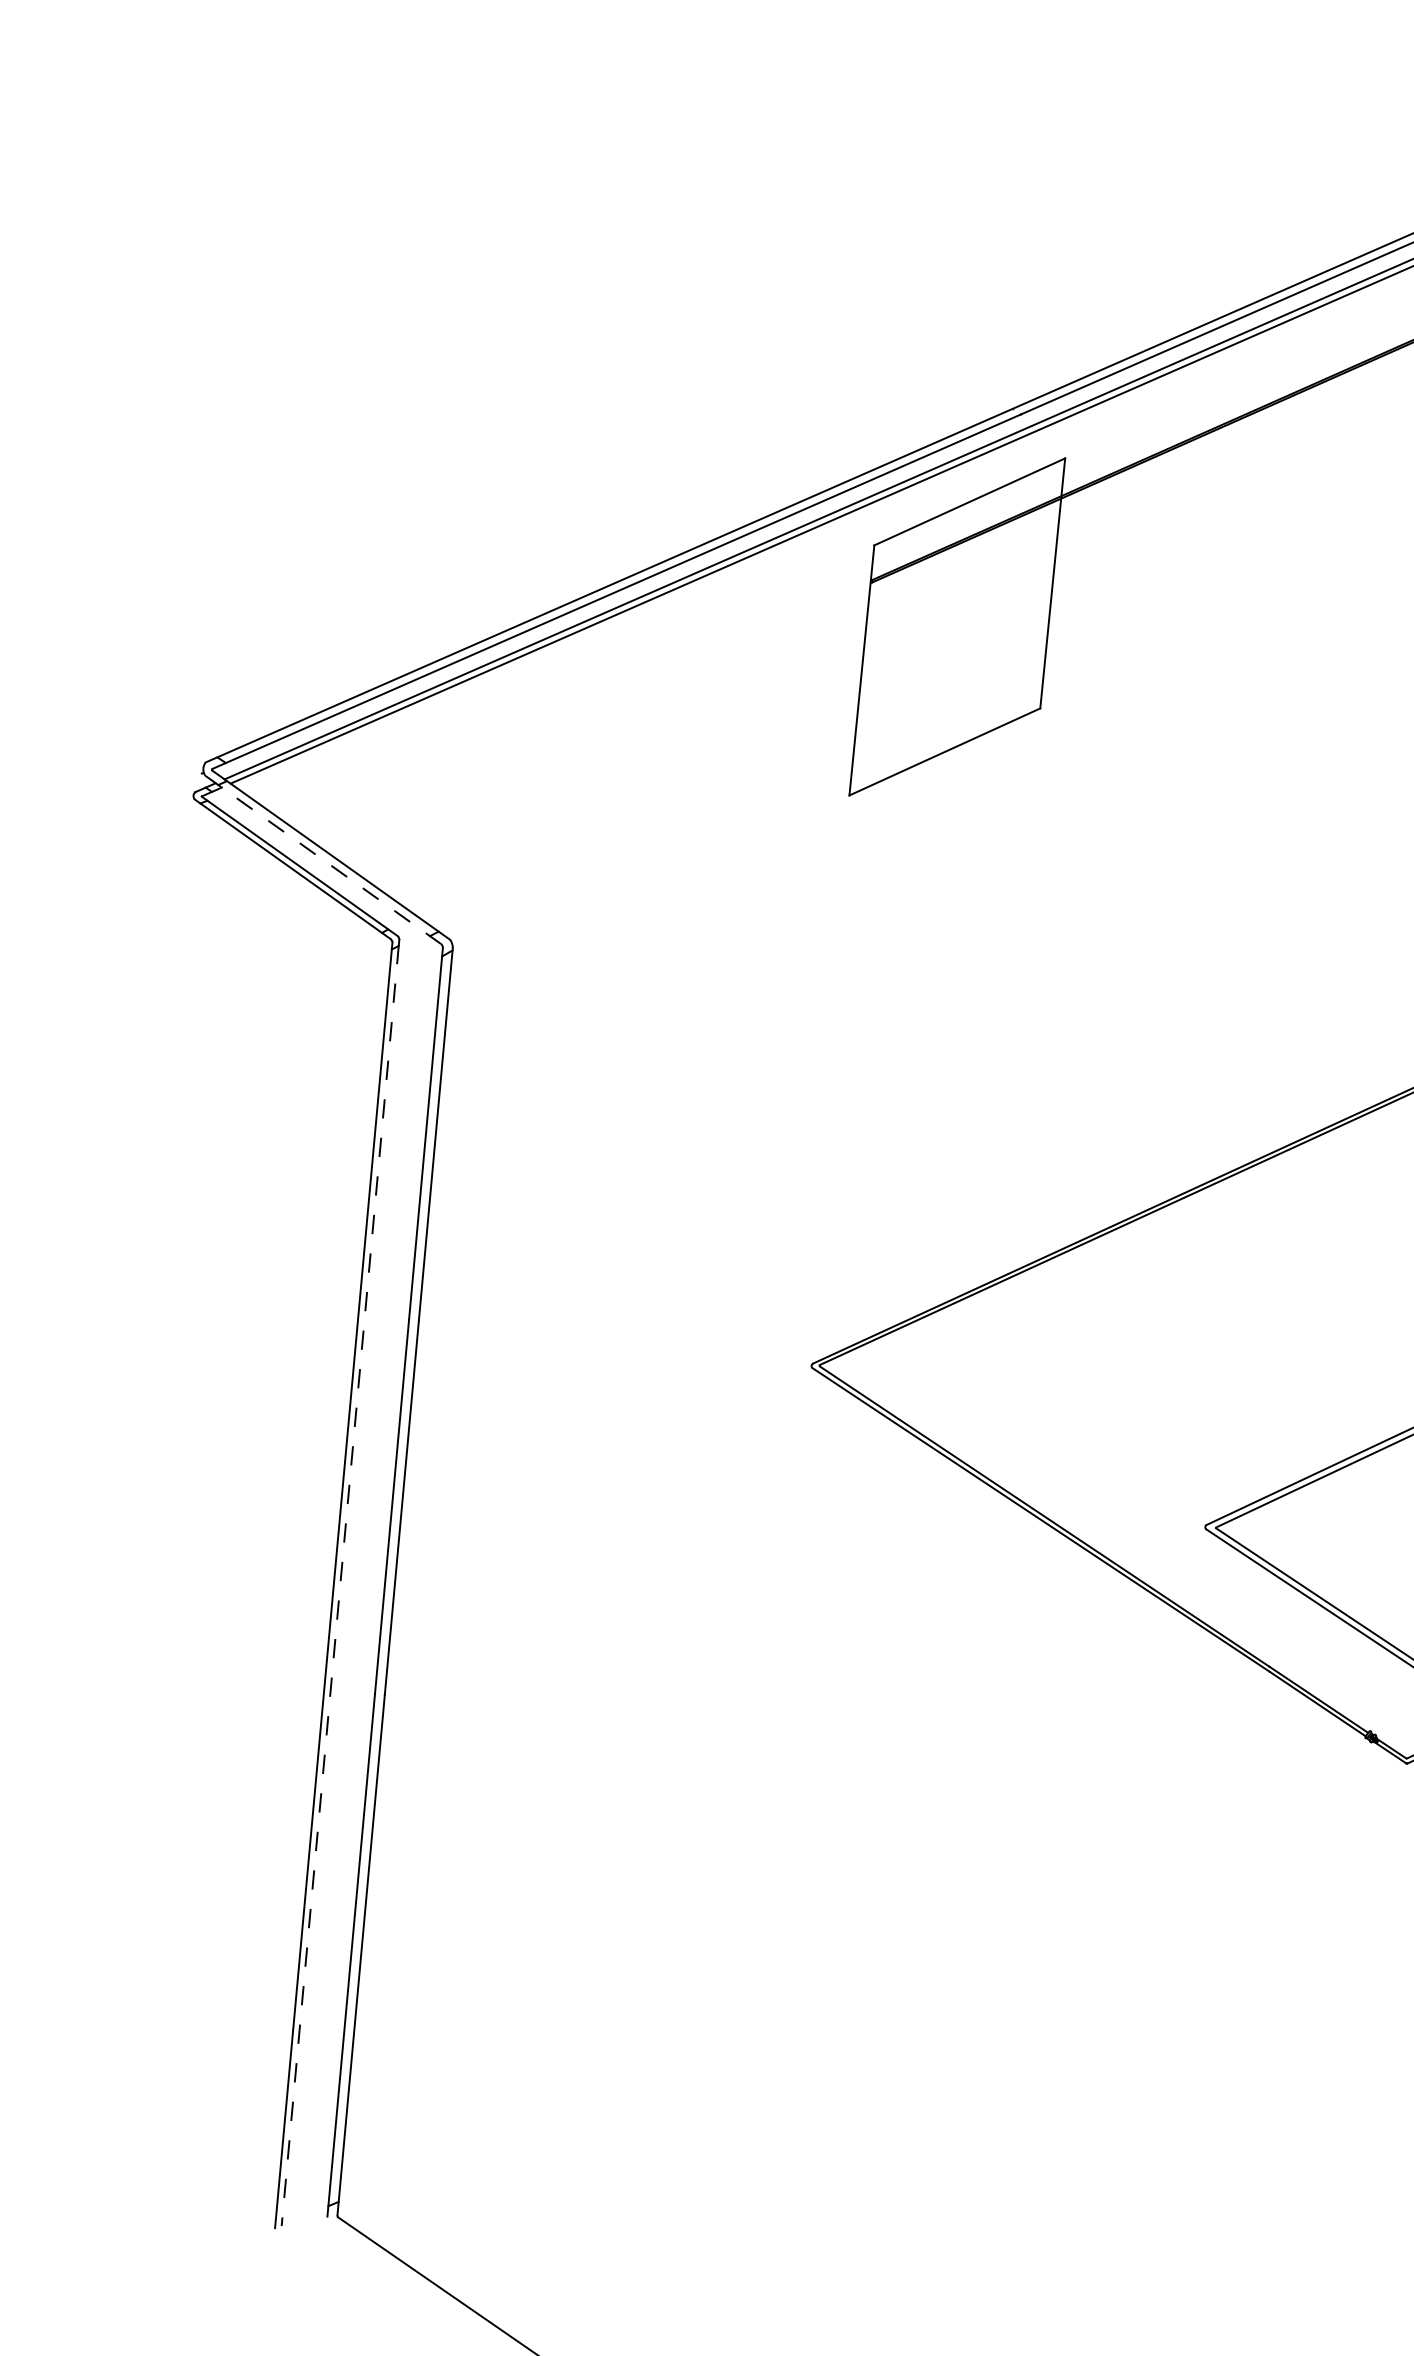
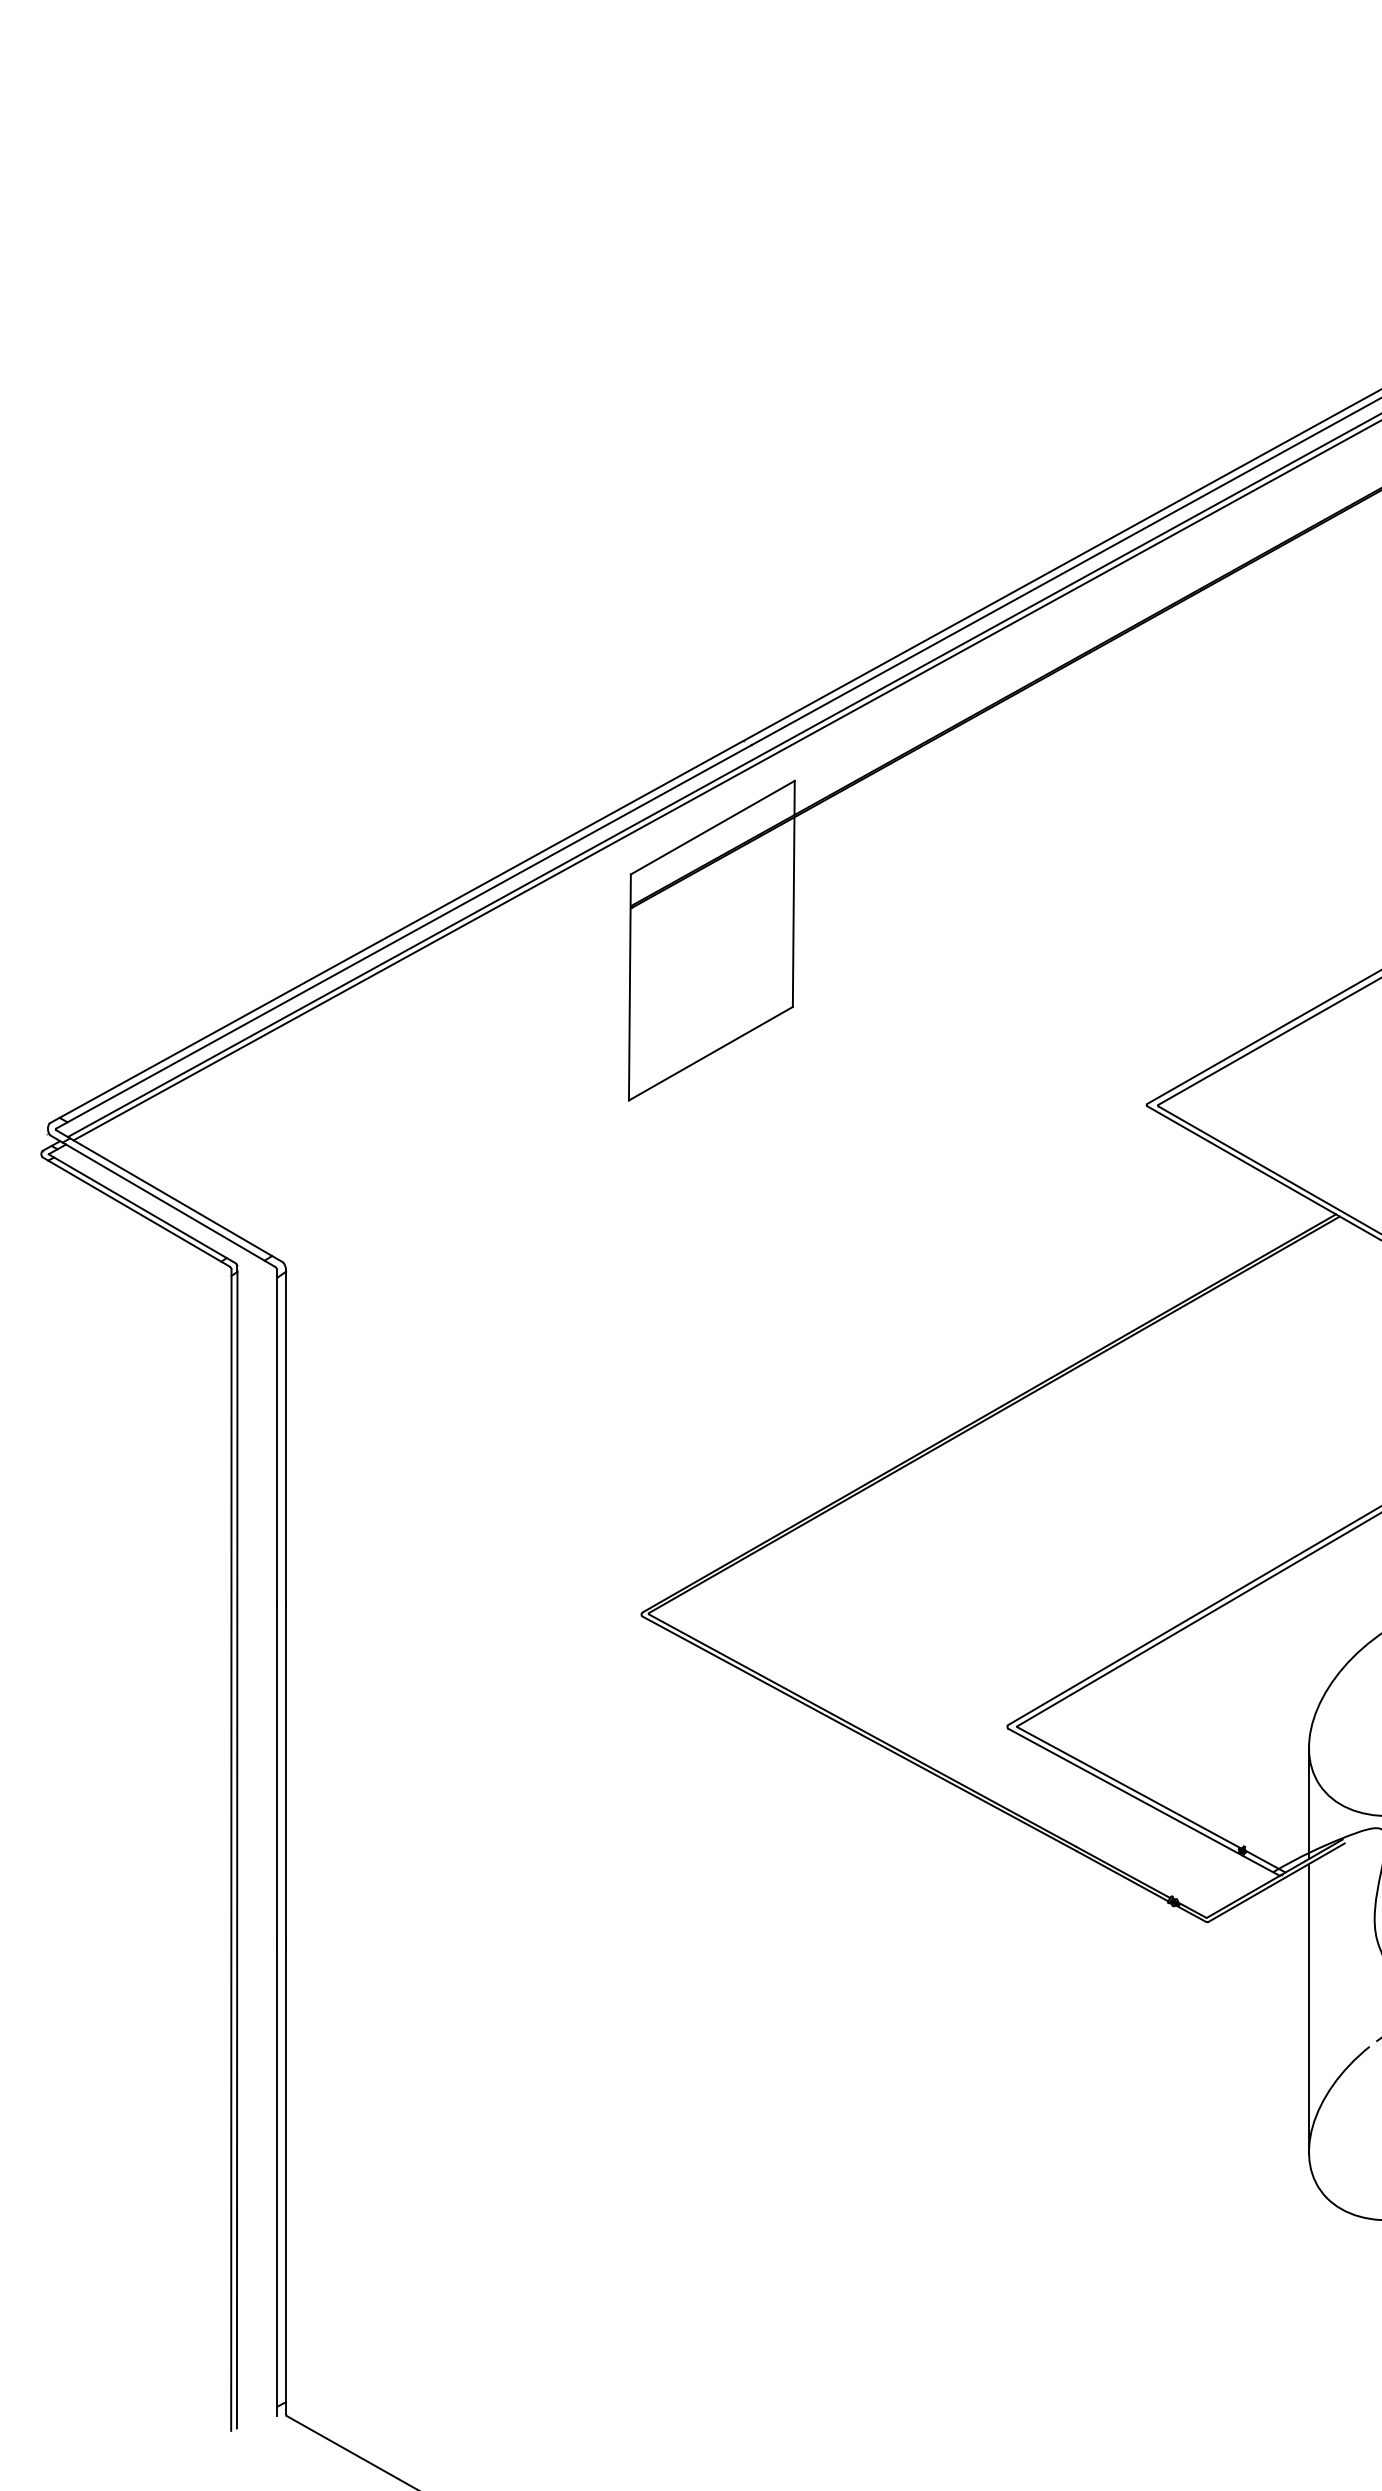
line: (323, 860) -> (163, 1201), dashed -> solid
line: (340, 1585) -> (237, 1849), dashed -> solid

